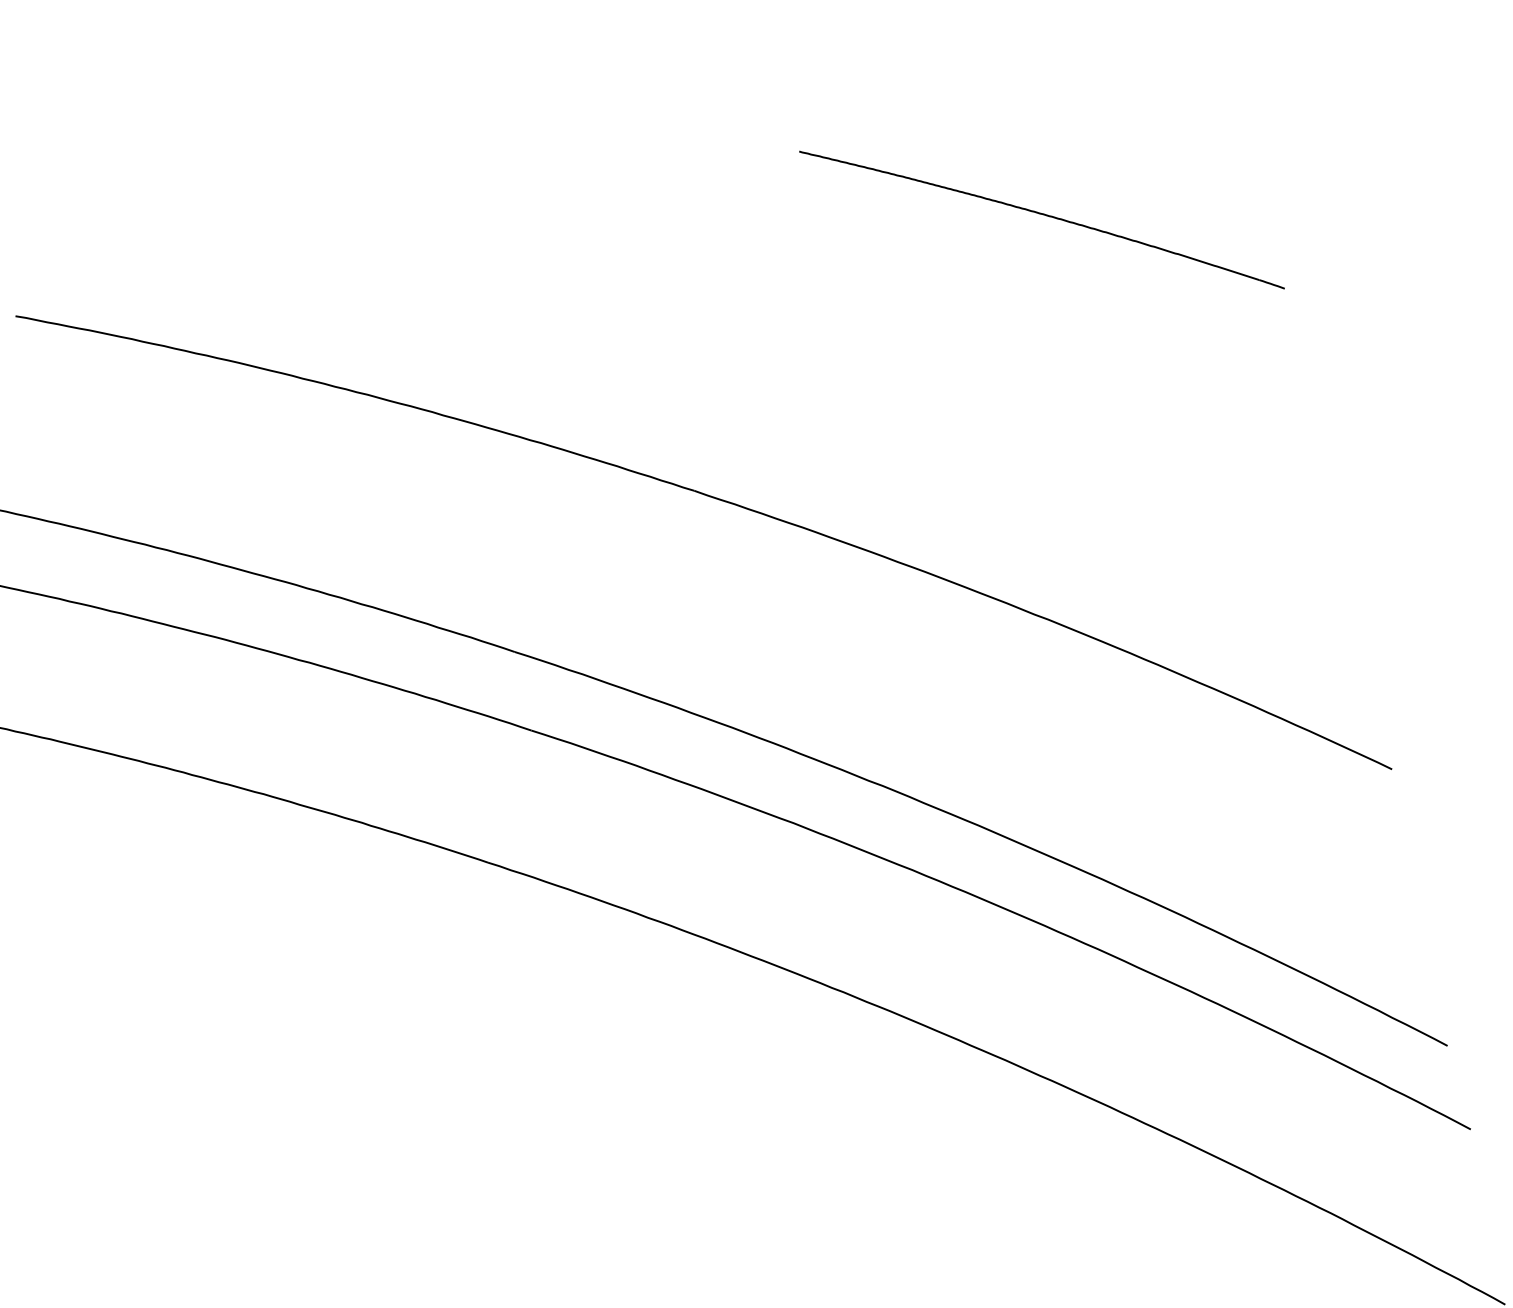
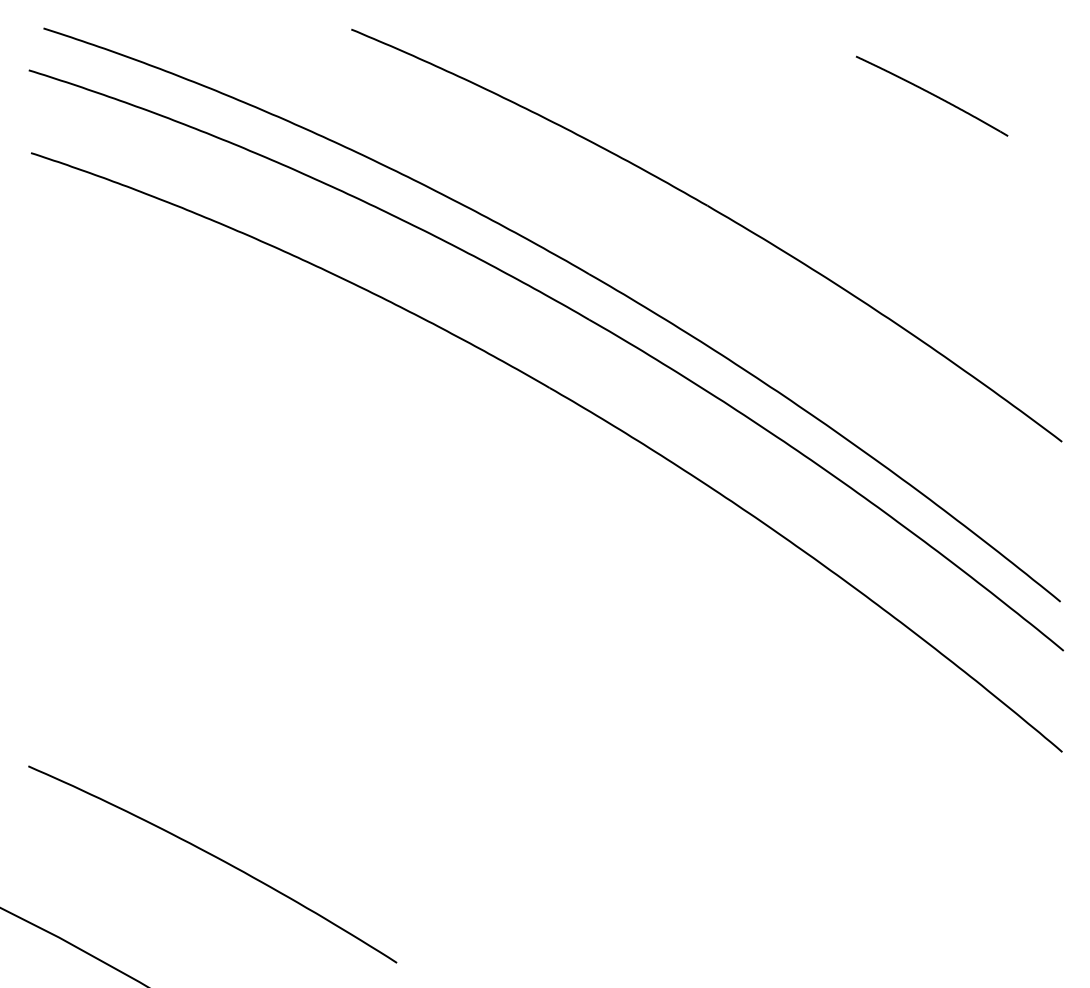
part: (1041, 220) -> (931, 96), size x0.6

